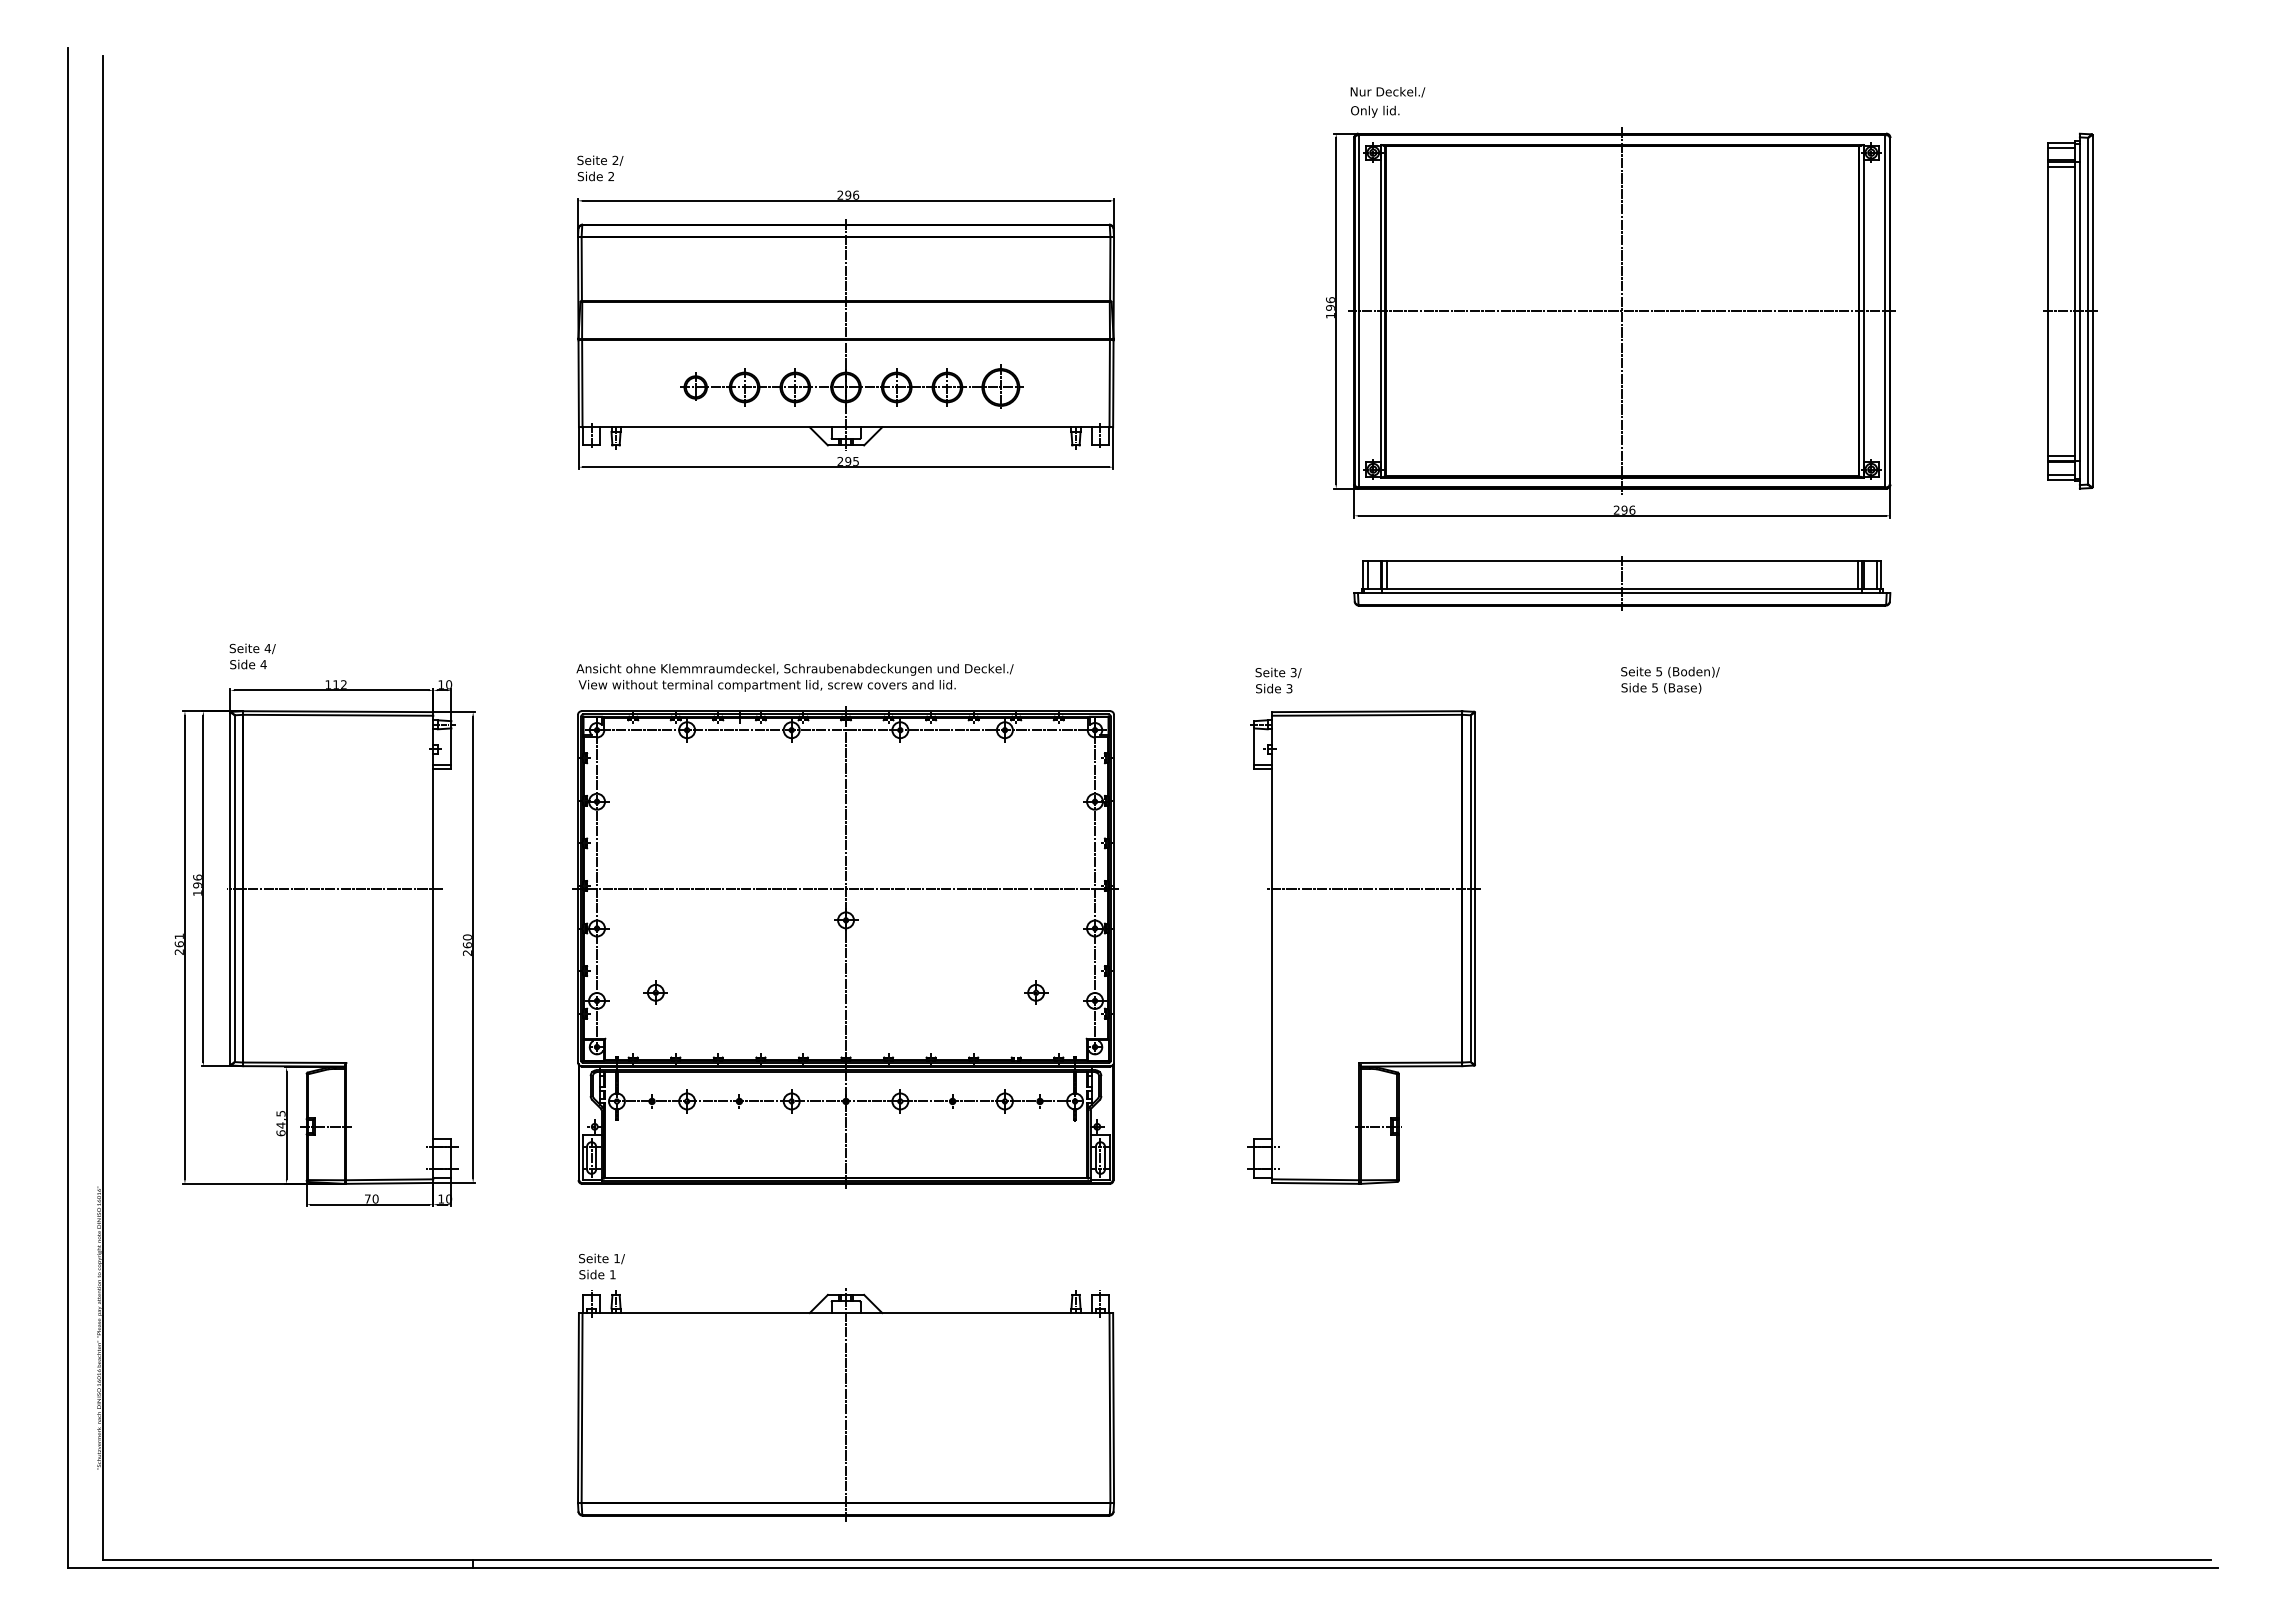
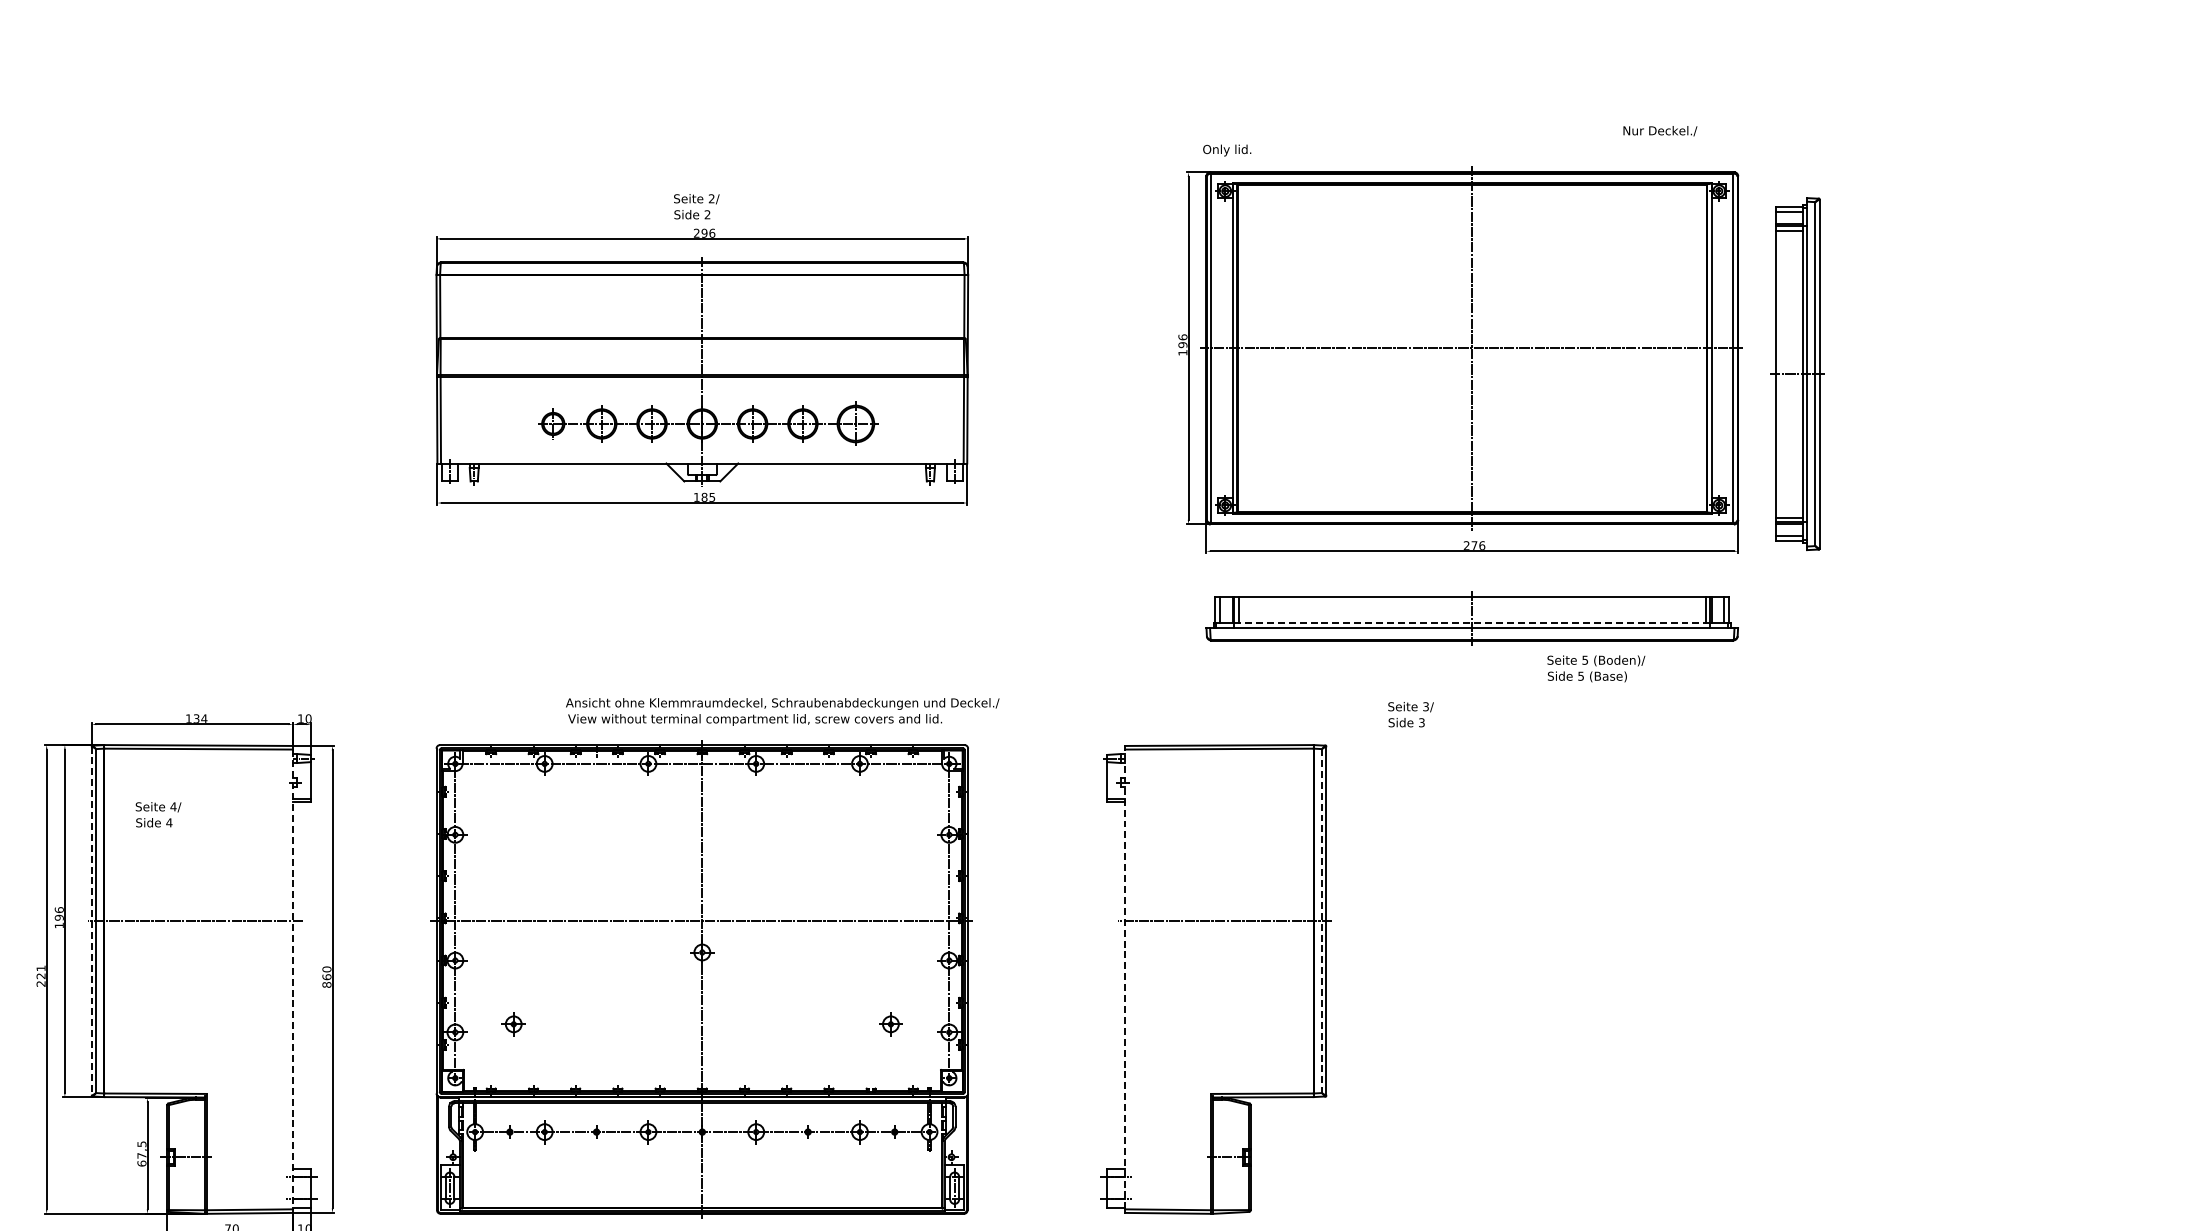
text: (1387, 92) -> (1659, 131), moved
text: (600, 168) -> (696, 206), moved
part: (2070, 310) -> (1797, 373), moved
text: (844, 461) -> (700, 497), 295 -> 185
text: (1624, 509) -> (1474, 545), 296 -> 276
line: (1622, 588) -> (1472, 623), solid -> dashed
text: (252, 656) -> (158, 814), moved
text: (794, 677) -> (782, 711), moved
text: (1670, 679) -> (1596, 667), moved
text: (1278, 680) -> (1410, 714), moved
text: (340, 684) -> (200, 718), 112 -> 134
line: (230, 888) -> (91, 920), solid -> dashed
line: (1470, 889) -> (1321, 921), solid -> dashed
text: (178, 944) -> (40, 976), 261 -> 221
line: (433, 947) -> (293, 979), solid -> dashed
line: (1272, 947) -> (1125, 979), solid -> dashed
text: (467, 953) -> (326, 985), 260 -> 860
text: (280, 1125) -> (141, 1155), 64,5 -> 67,5

